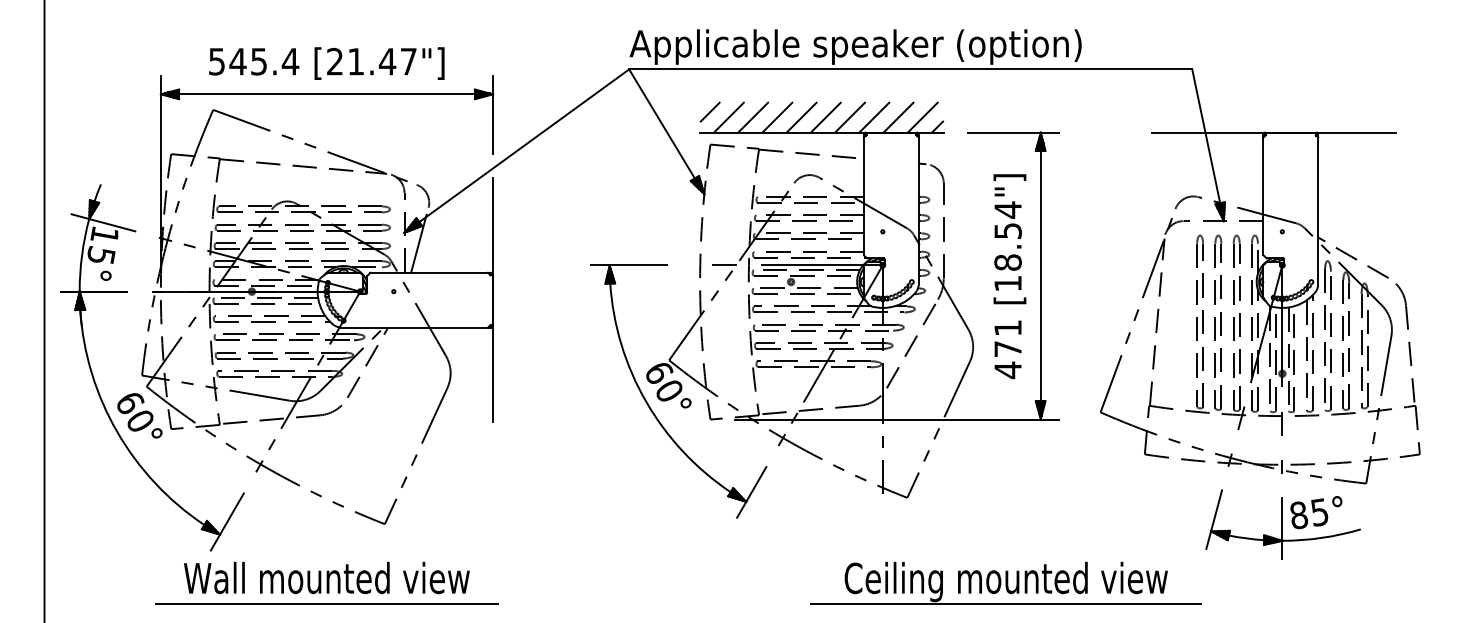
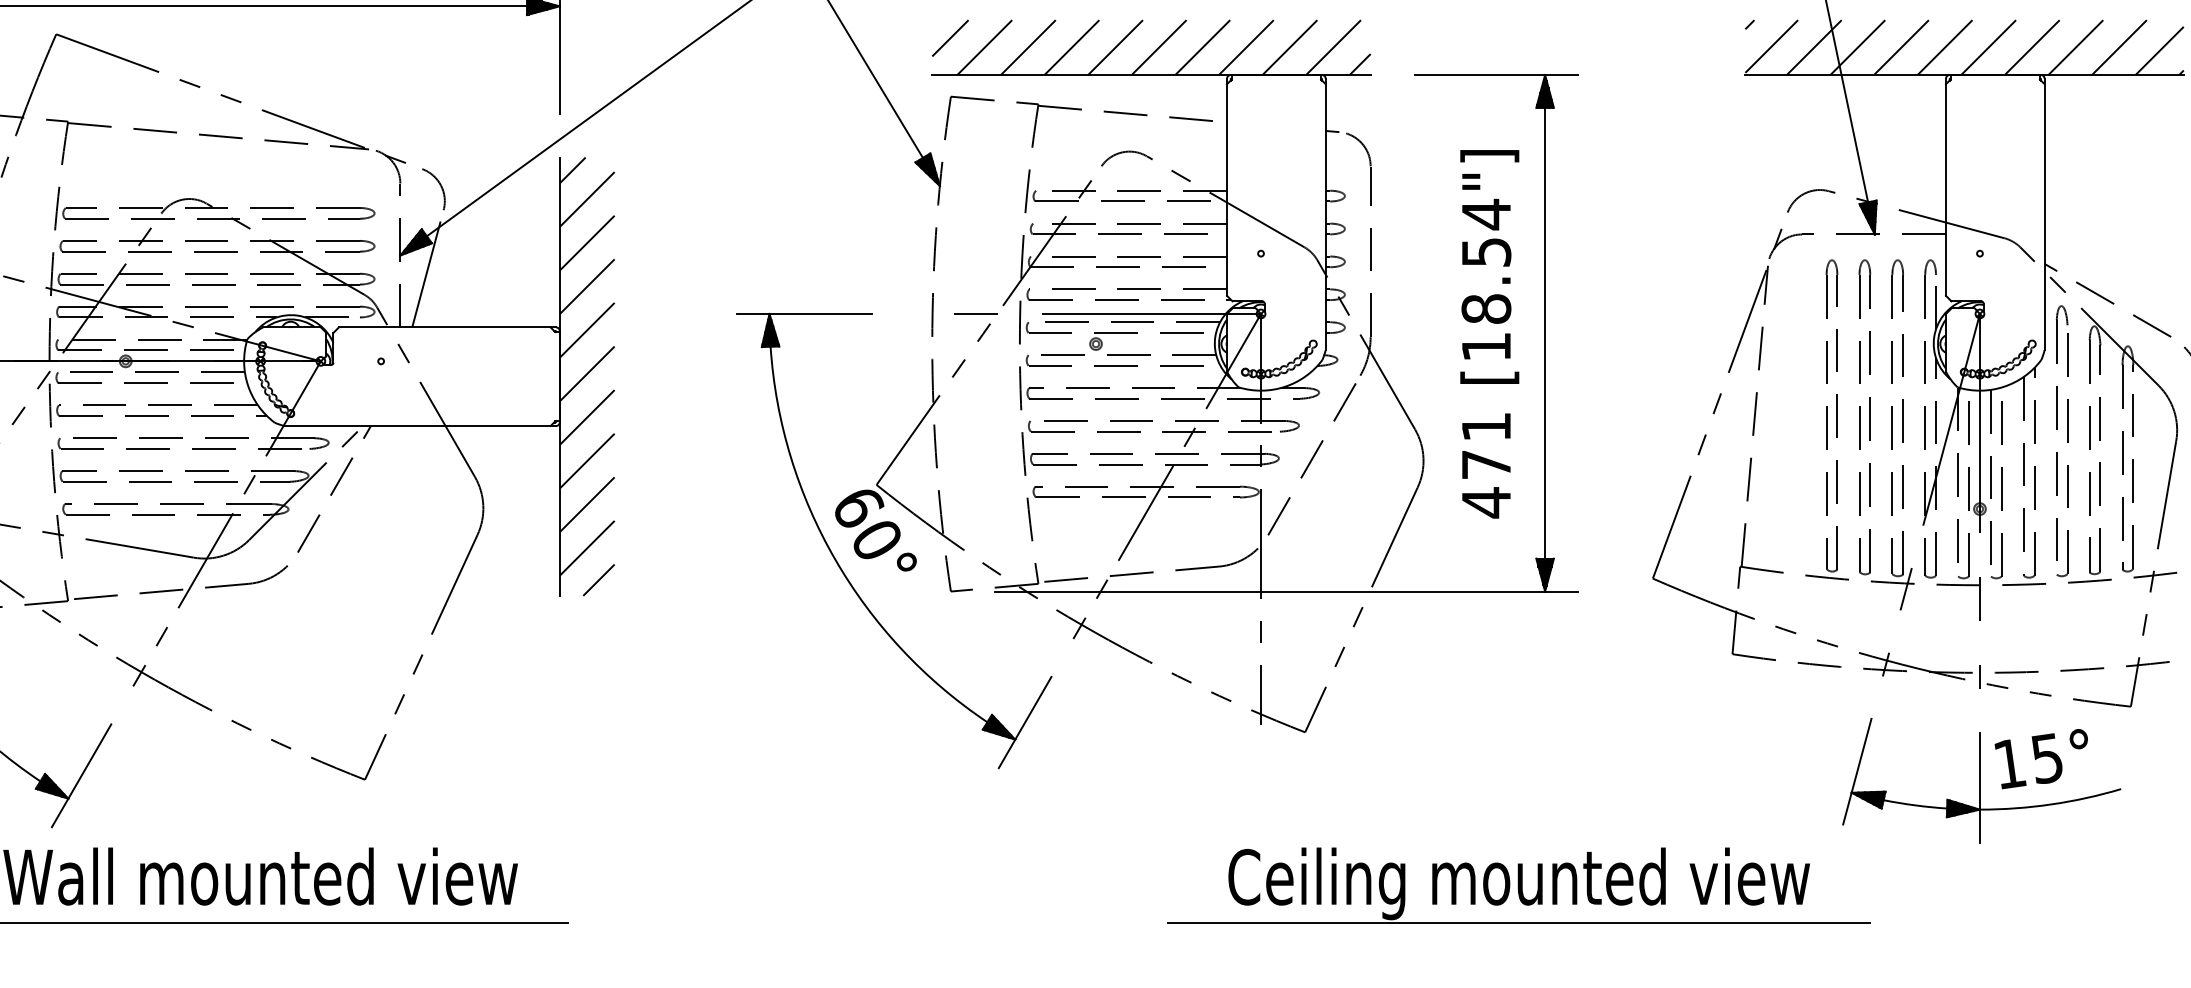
hatch: (1273, 117) -> (1964, 47), added
hatch: (508, 300) -> (587, 377), added
text: (1299, 515) -> (2010, 764), 85° -> 15°
part: (1005, 582) -> (1517, 884), moved

